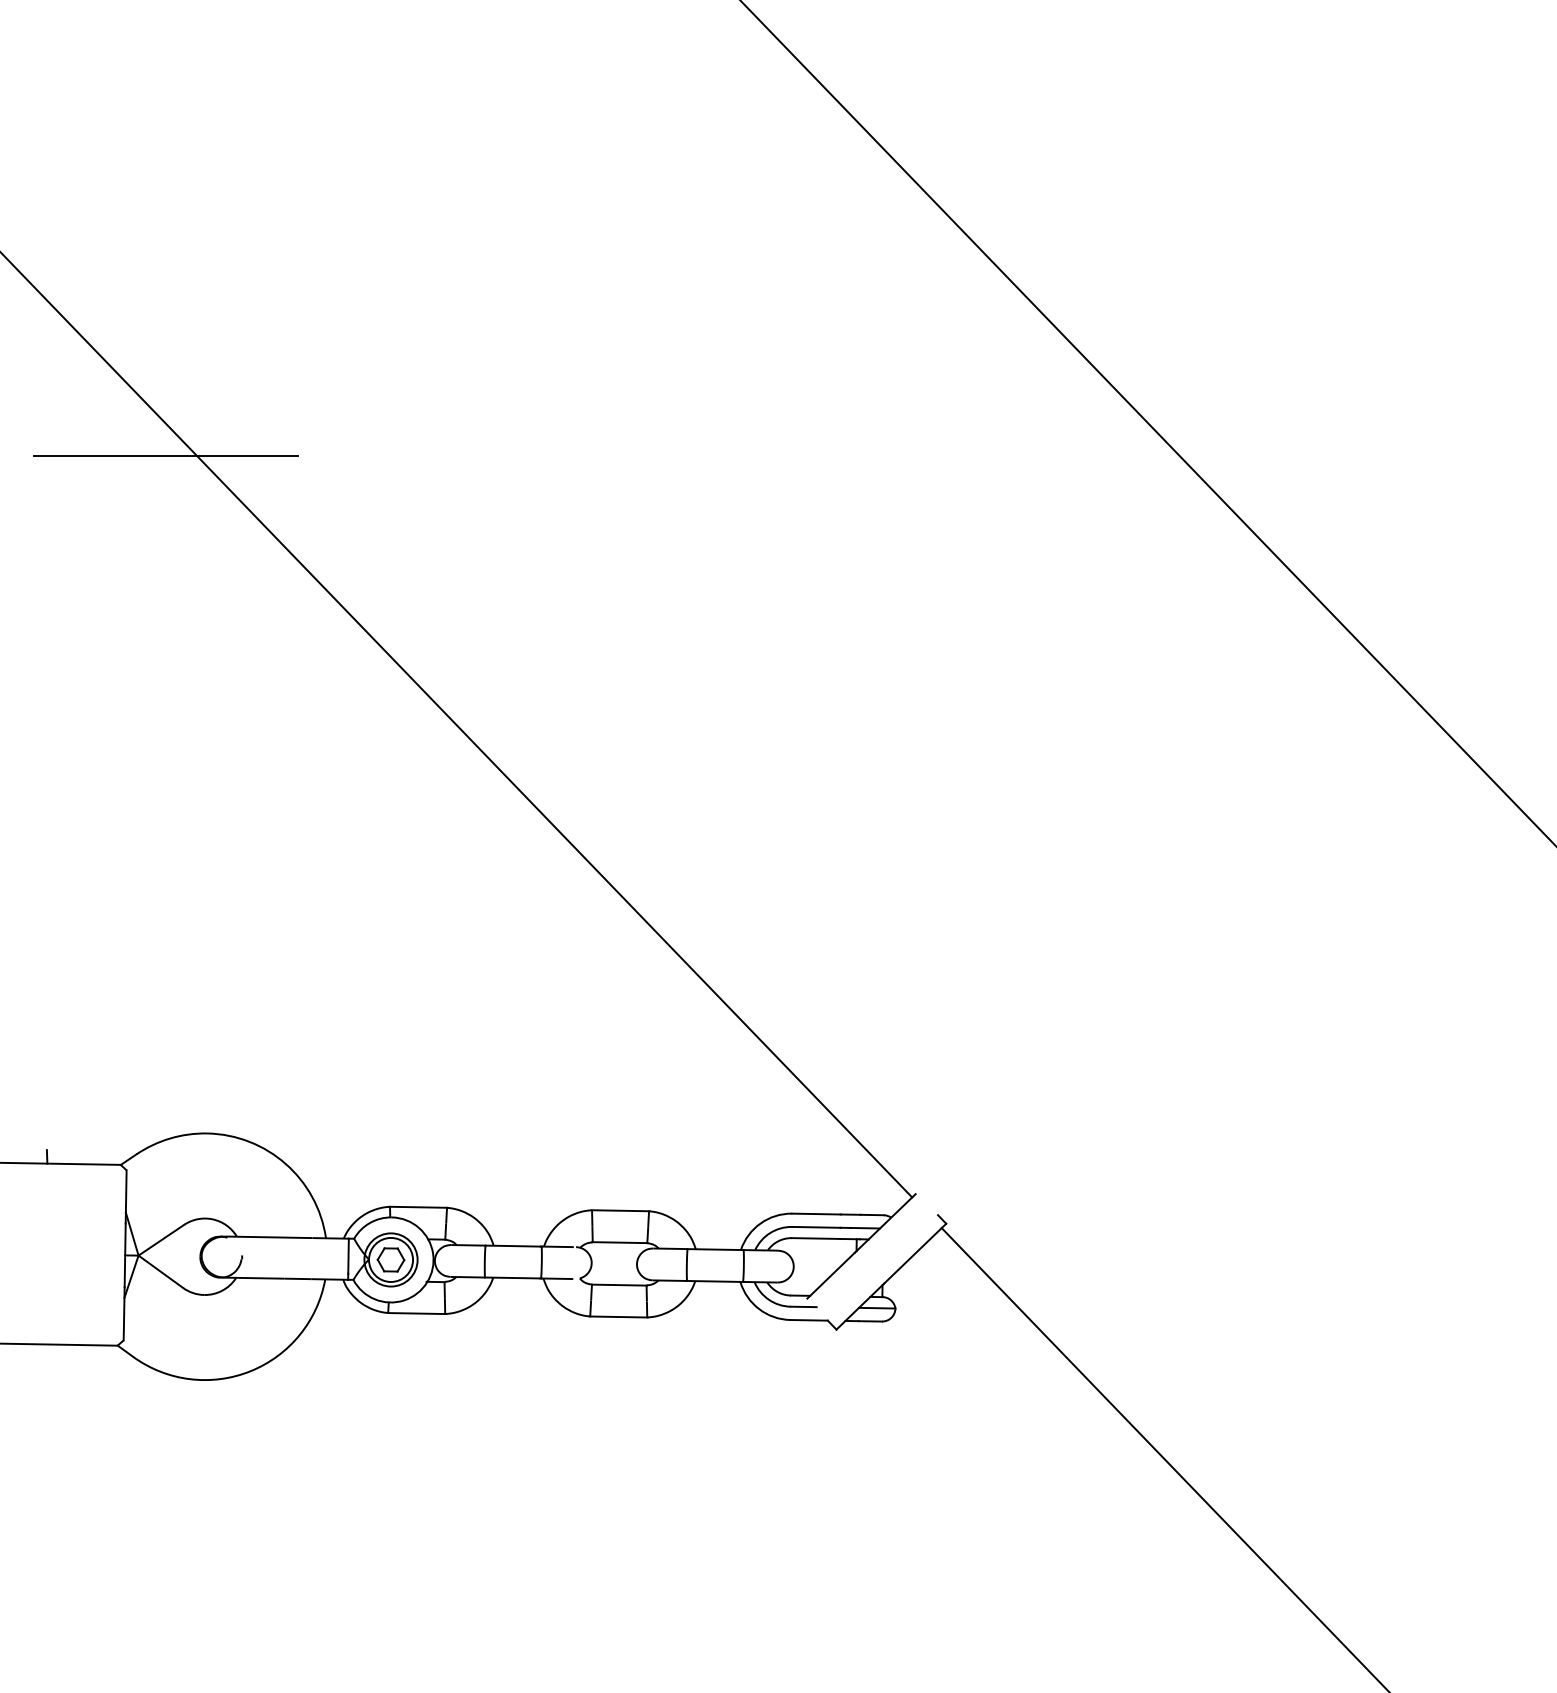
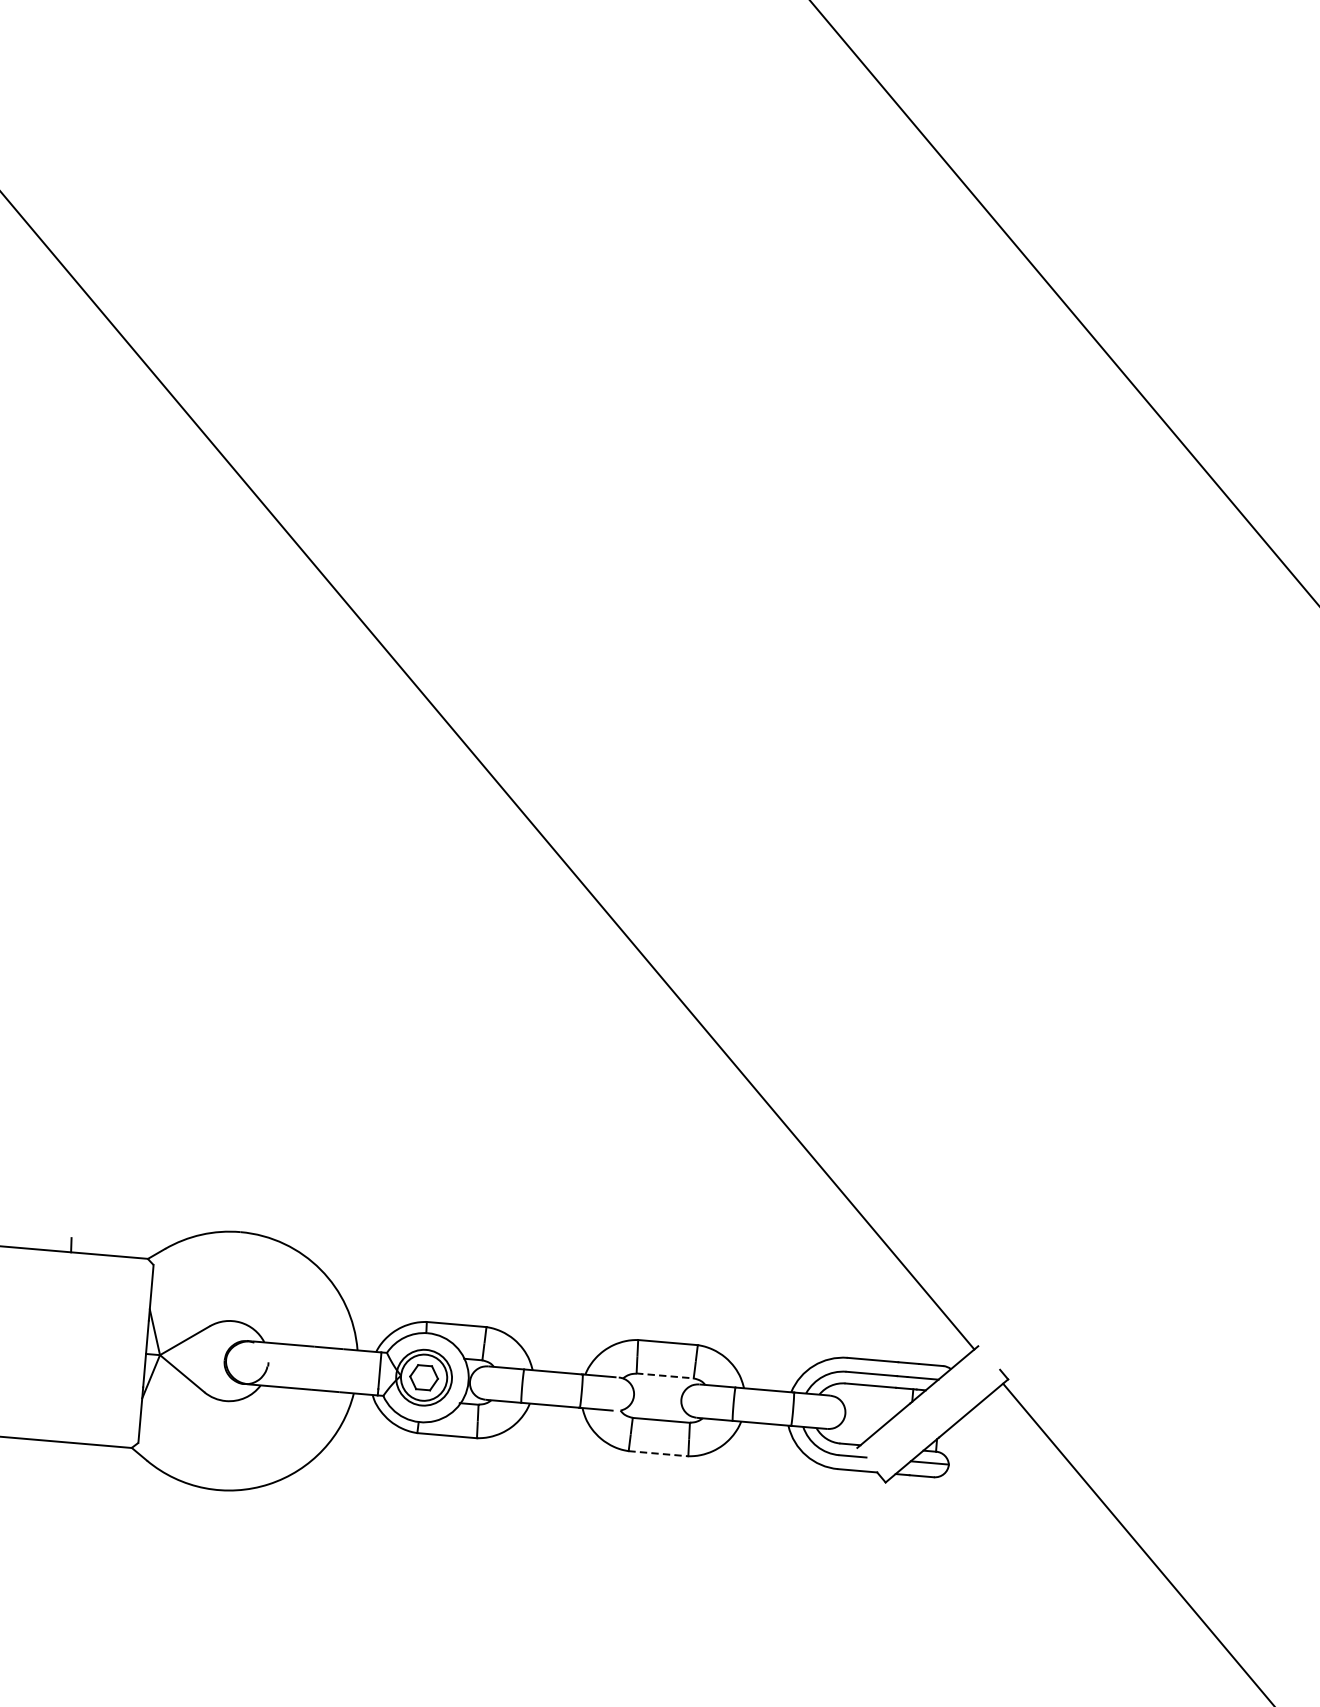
line: (166, 456) -> (246, 520), removed
line: (619, 1242) -> (664, 1375), solid -> dashed
line: (618, 1317) -> (658, 1454), solid -> dashed

